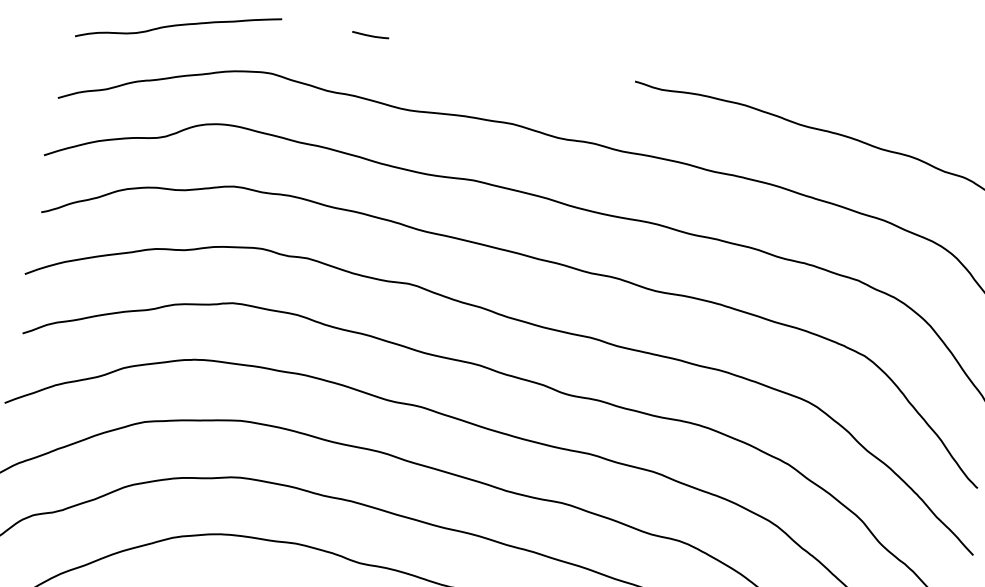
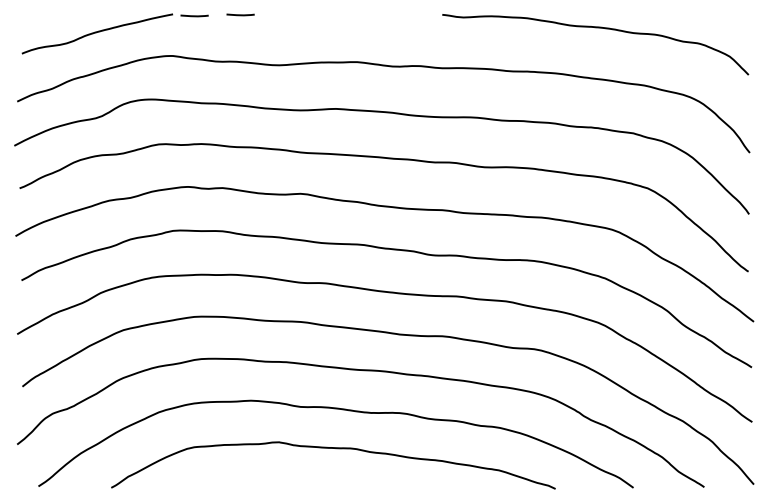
line: (310, 25) -> (194, 15), added

